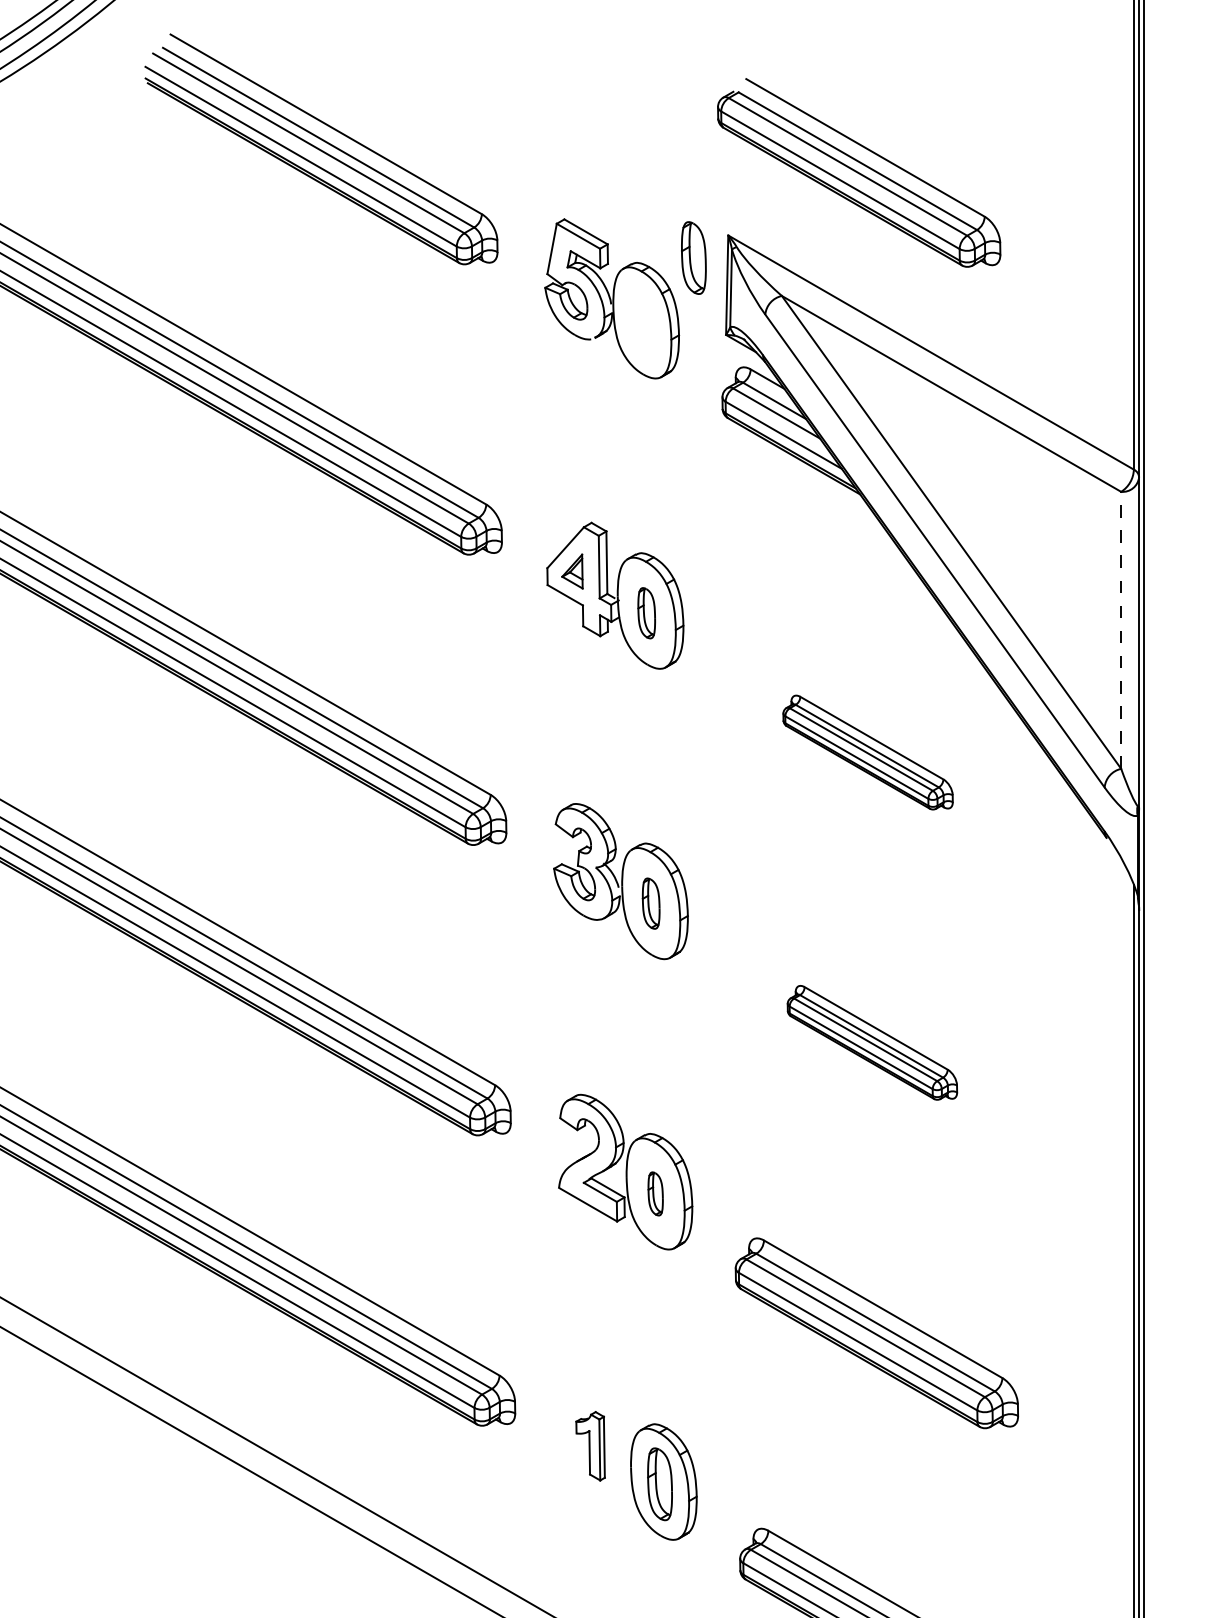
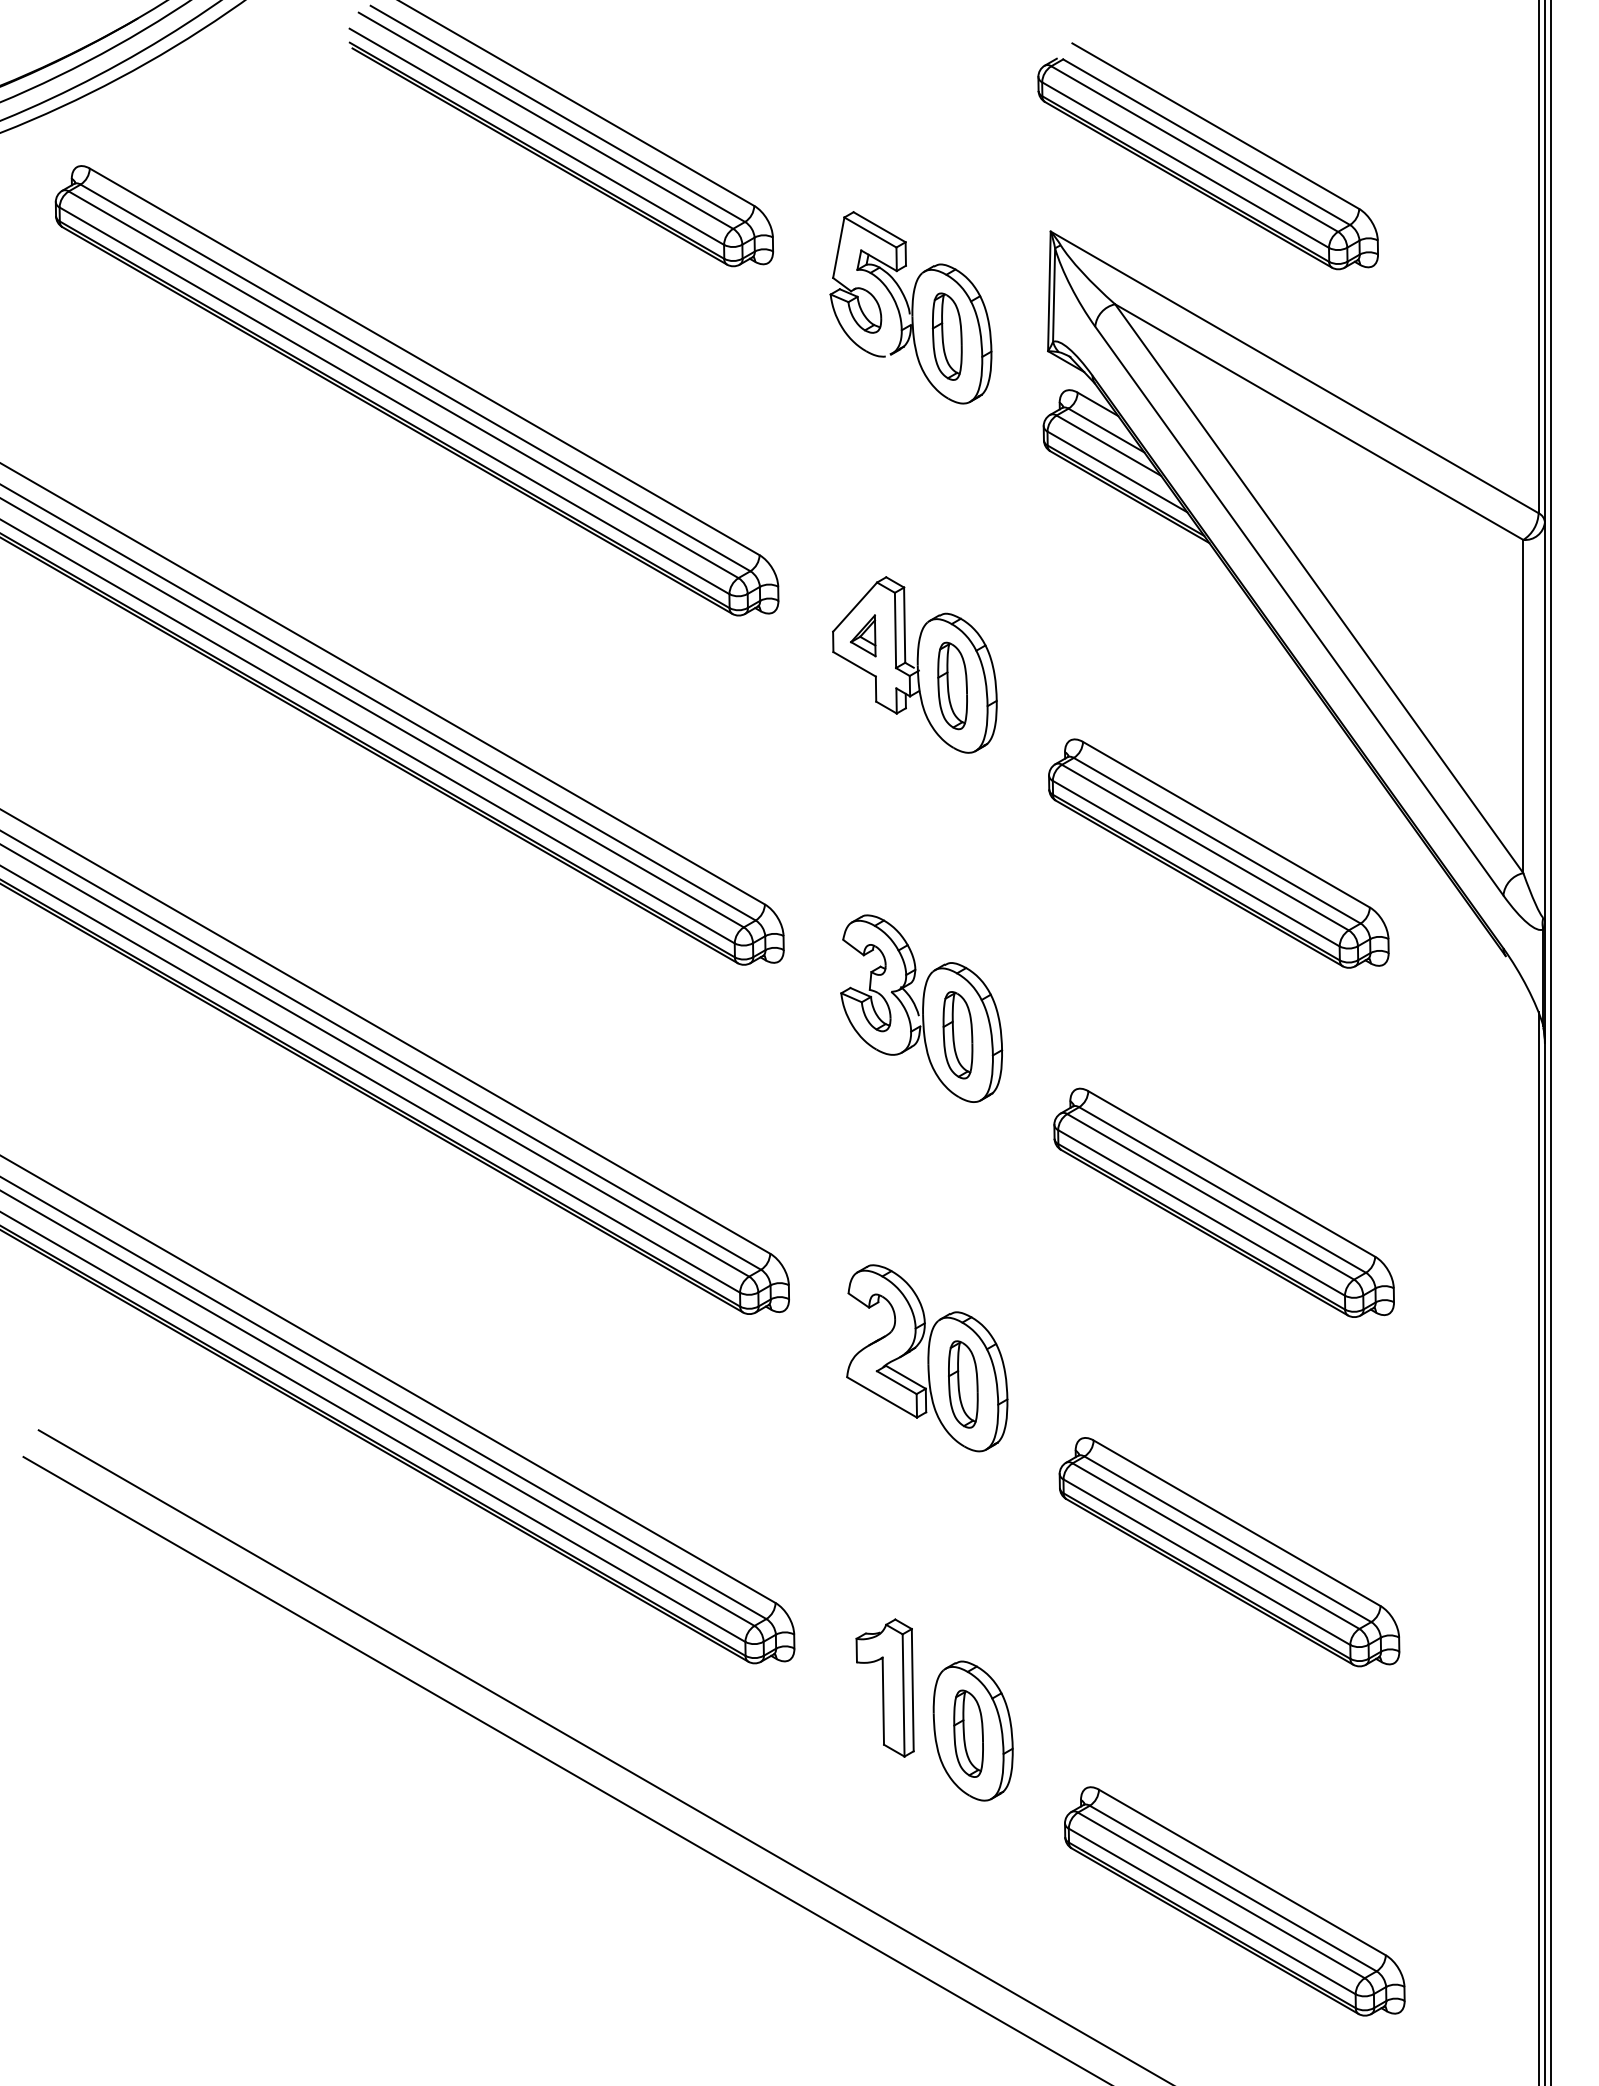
part: (694, 257) -> (947, 336), moved
part: (646, 612) -> (952, 685), size x1.43
line: (1121, 630) -> (1523, 706), dashed -> solid
part: (867, 752) -> (1218, 853), size x1.67
part: (650, 903) -> (957, 1035), size x1.43
part: (871, 1042) -> (1223, 1202), size x1.67
part: (655, 1193) -> (963, 1384), size x1.67
part: (590, 1445) -> (884, 1687), size x1.67

